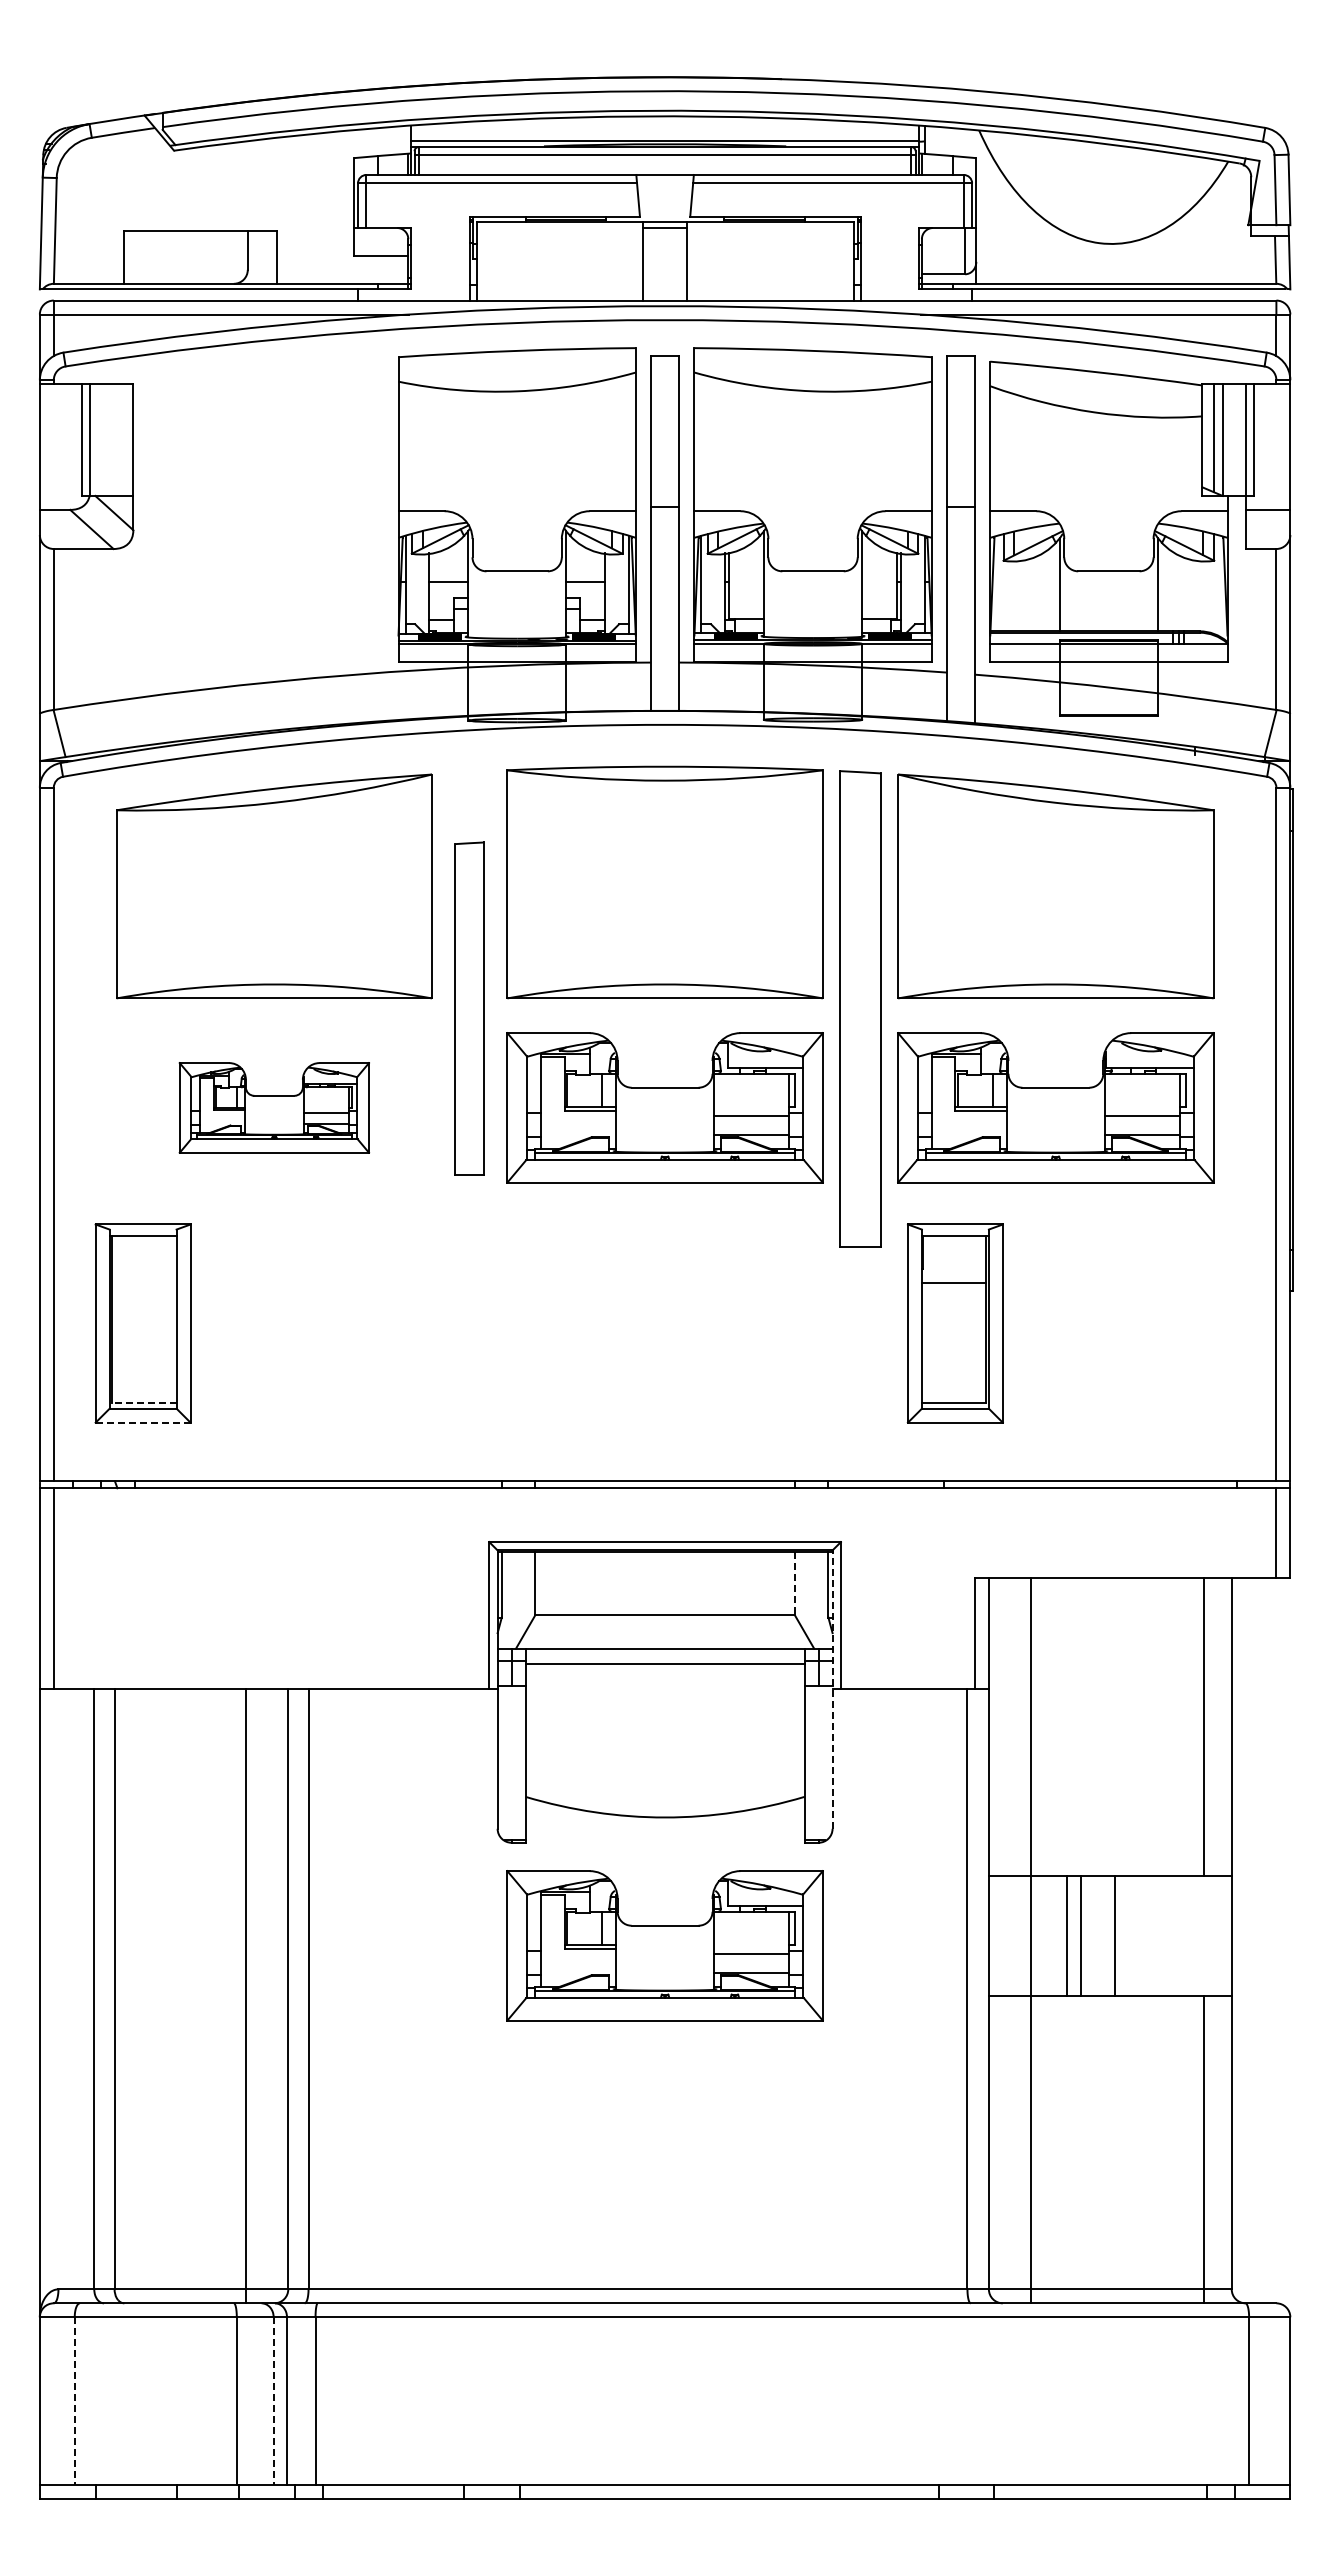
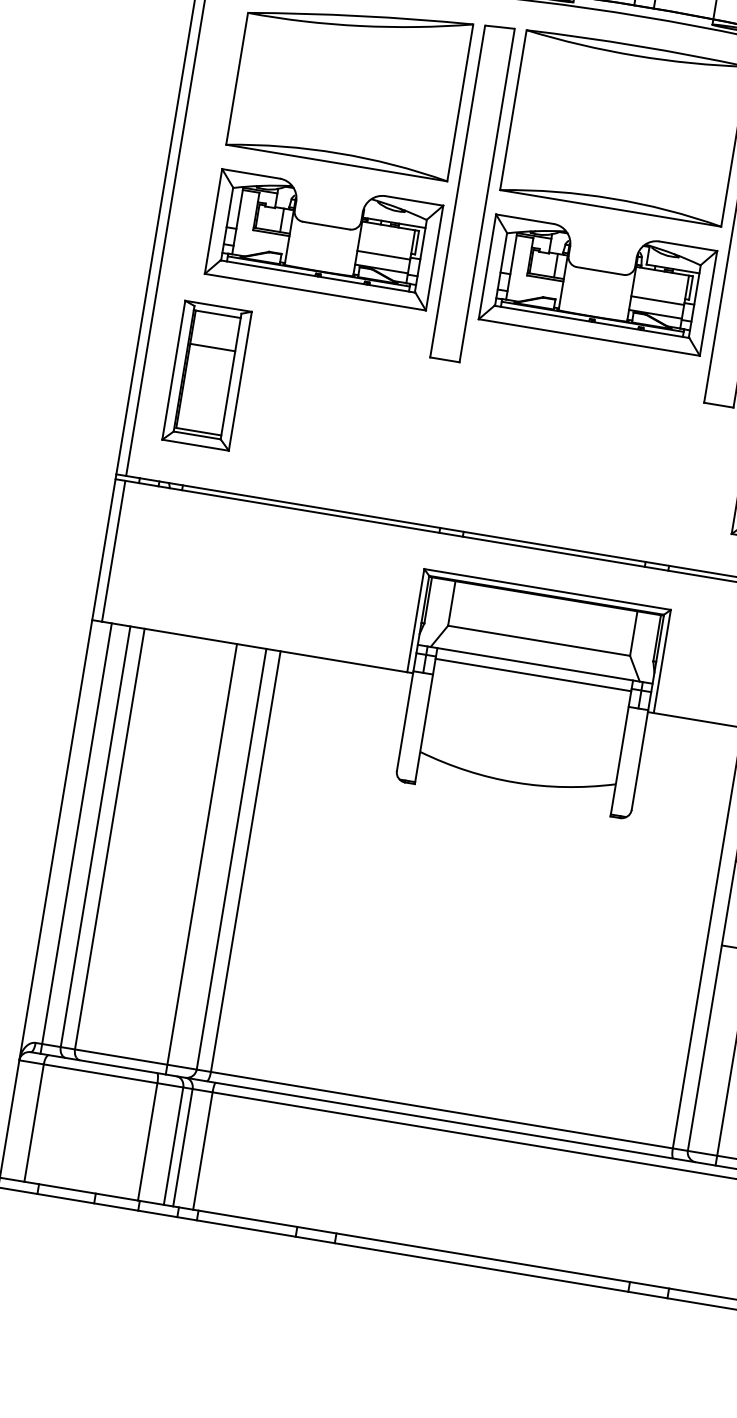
part: (469, 1008) -> (472, 192), size x1.43
part: (274, 1107) -> (324, 239), size x1.67
line: (144, 1283) -> (212, 347), added
line: (144, 1403) -> (198, 431), dashed -> solid
line: (142, 1422) -> (195, 445), dashed -> solid
line: (794, 1583) -> (633, 633), dashed -> solid
line: (832, 1689) -> (647, 712), dashed -> solid
part: (664, 1945) -> (500, 872), removed
line: (67, 1996) -> (75, 838), added
line: (74, 2401) -> (33, 1123), dashed -> solid
line: (273, 2401) -> (173, 1146), dashed -> solid

